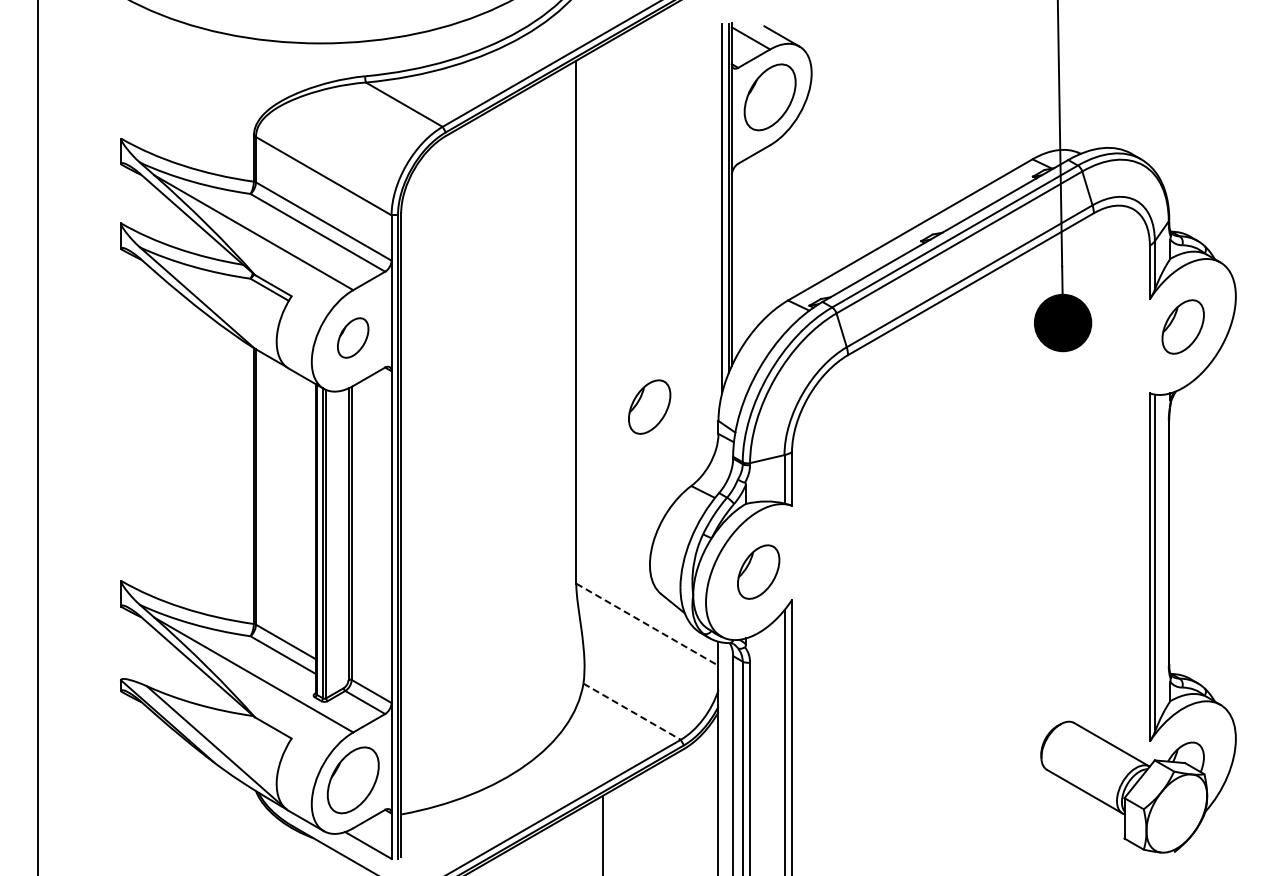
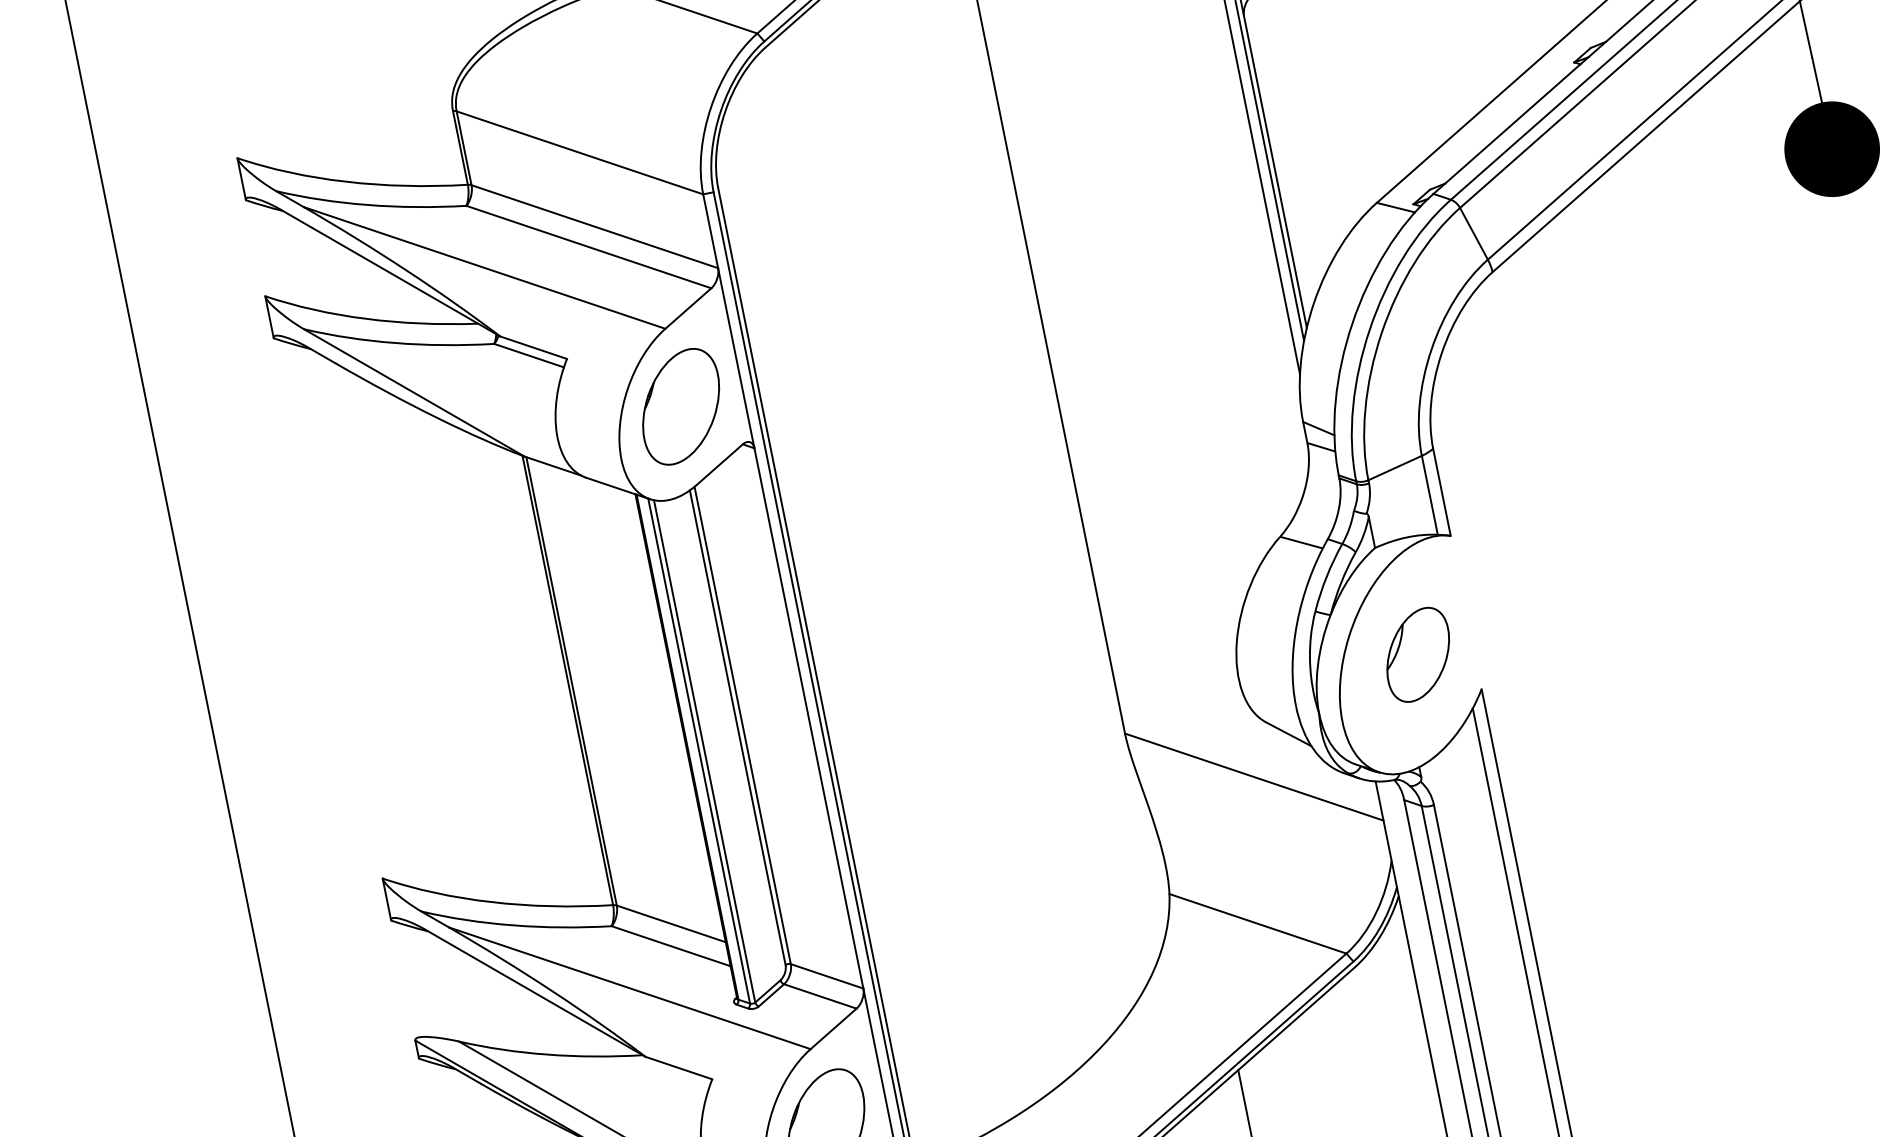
part: (352, 337) -> (679, 406), size x1.67
part: (649, 406) -> (1186, 421), removed
line: (647, 624) -> (1254, 776), dashed -> solid
line: (632, 711) -> (1258, 923), dashed -> solid

